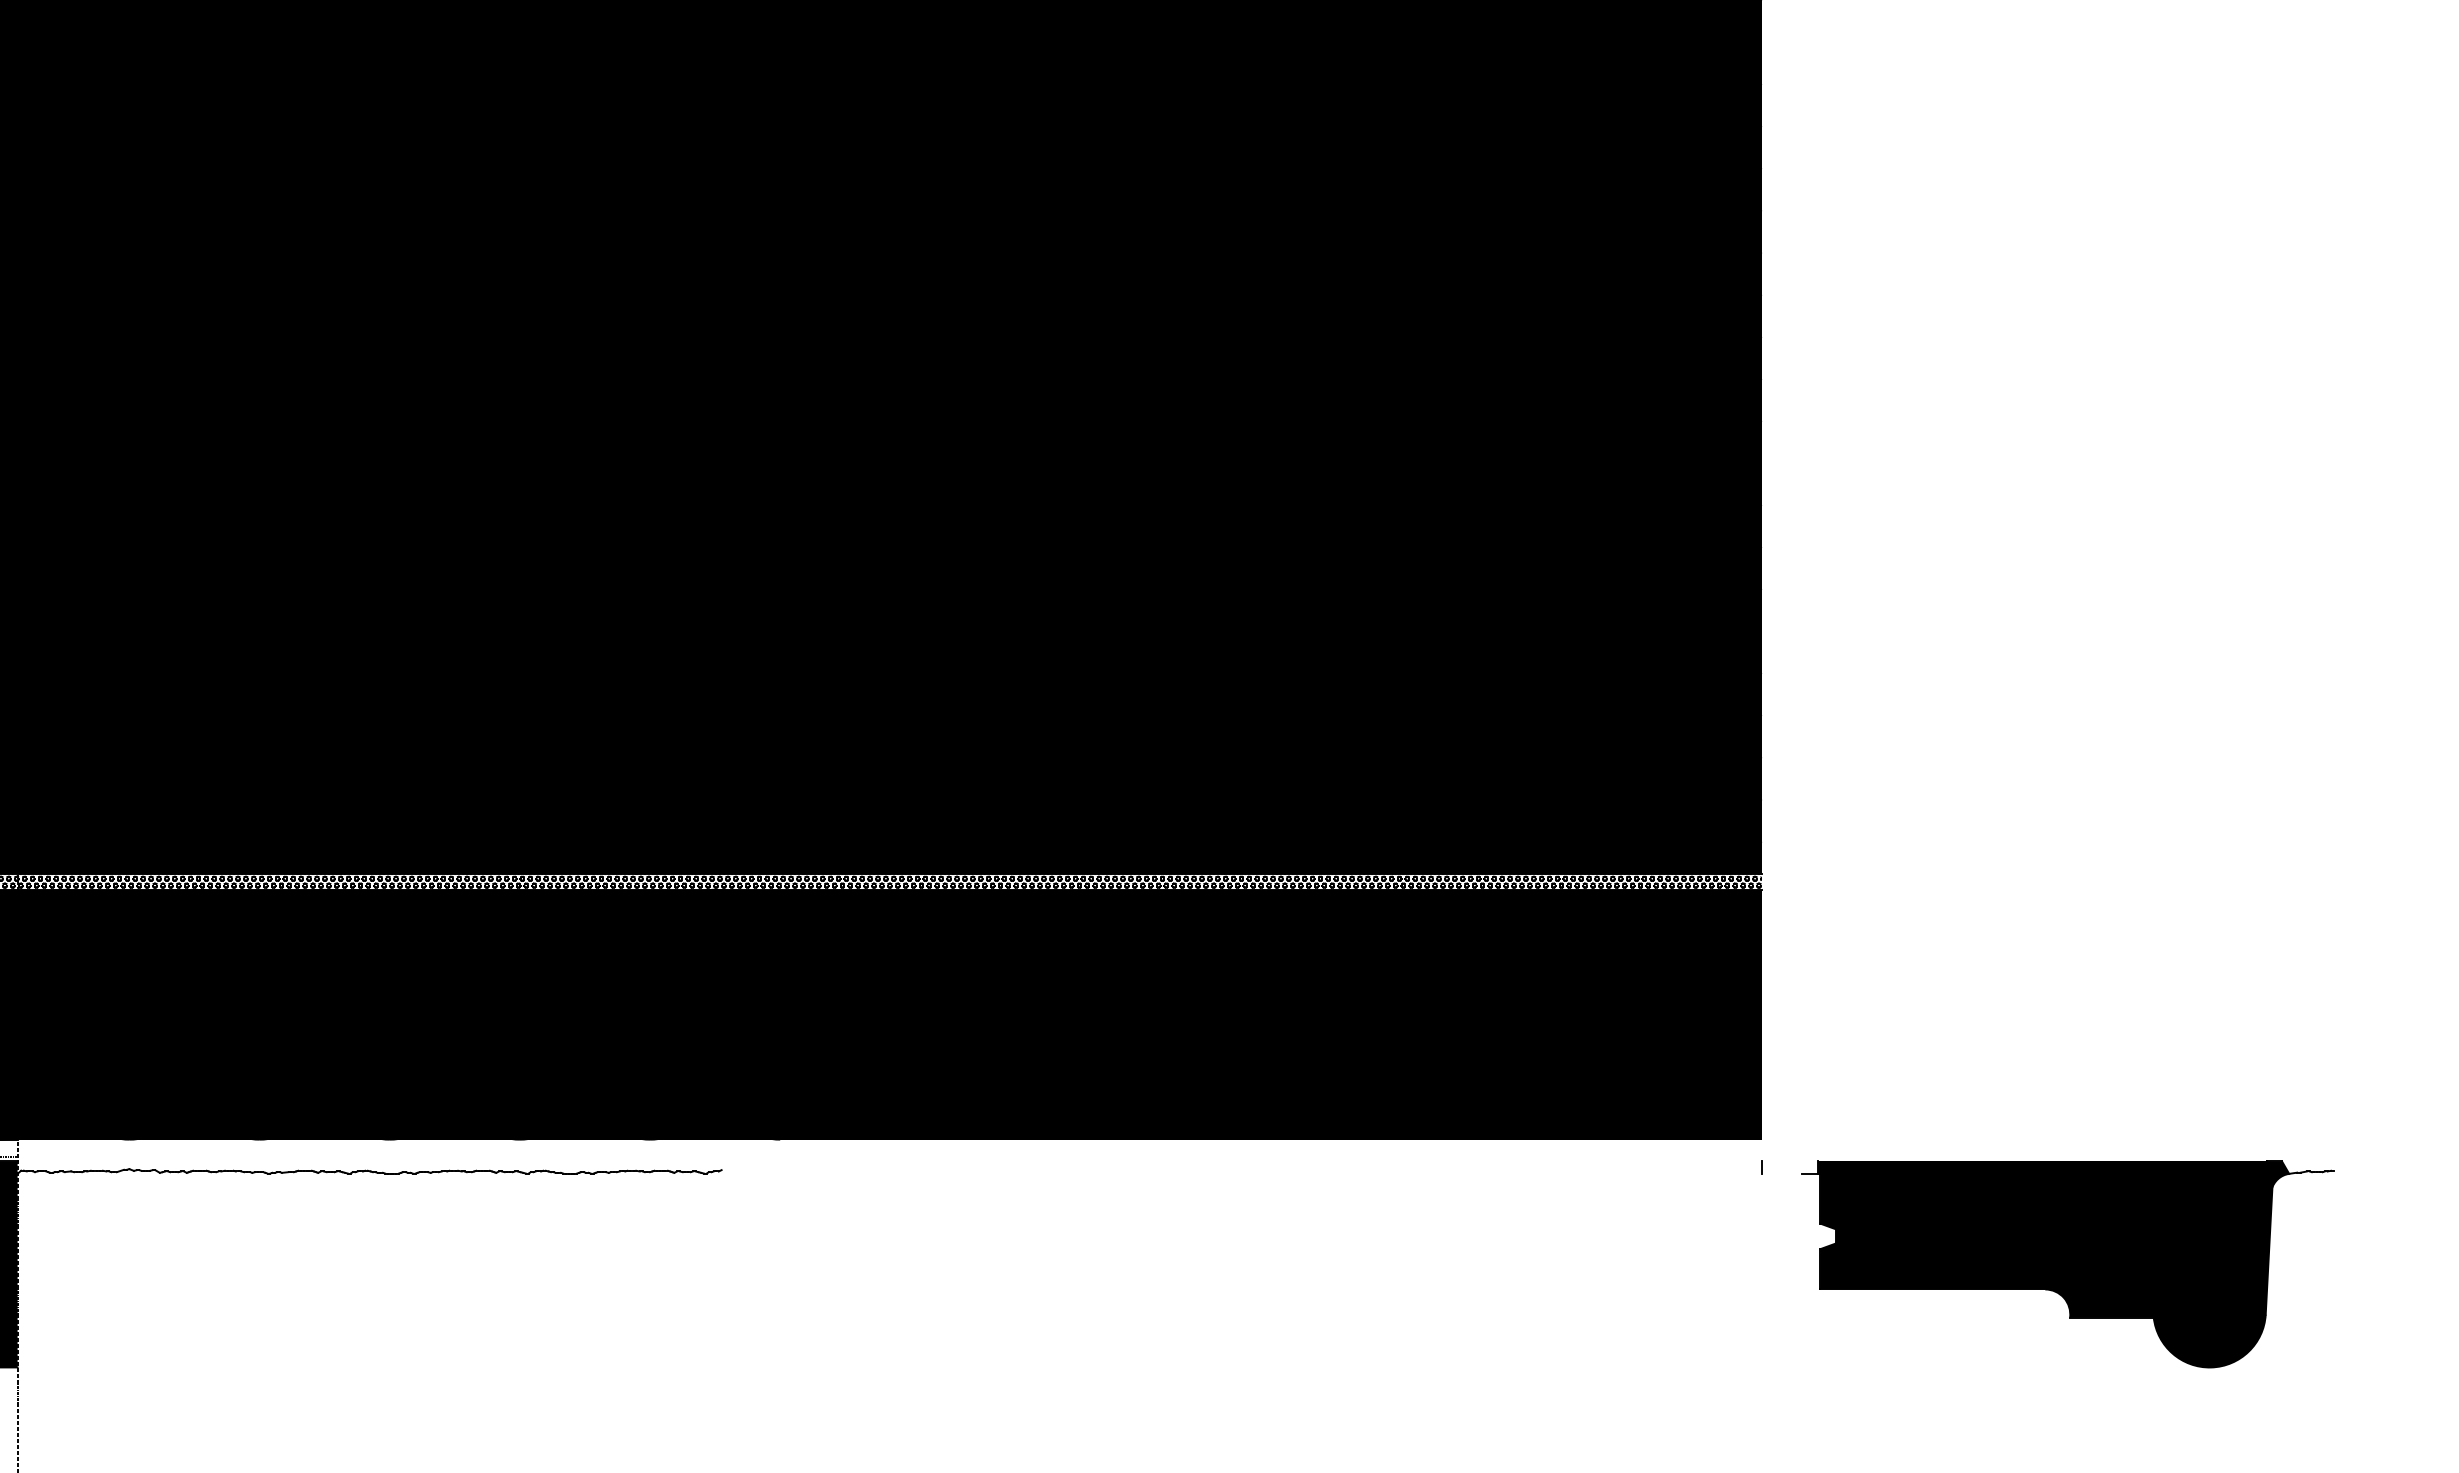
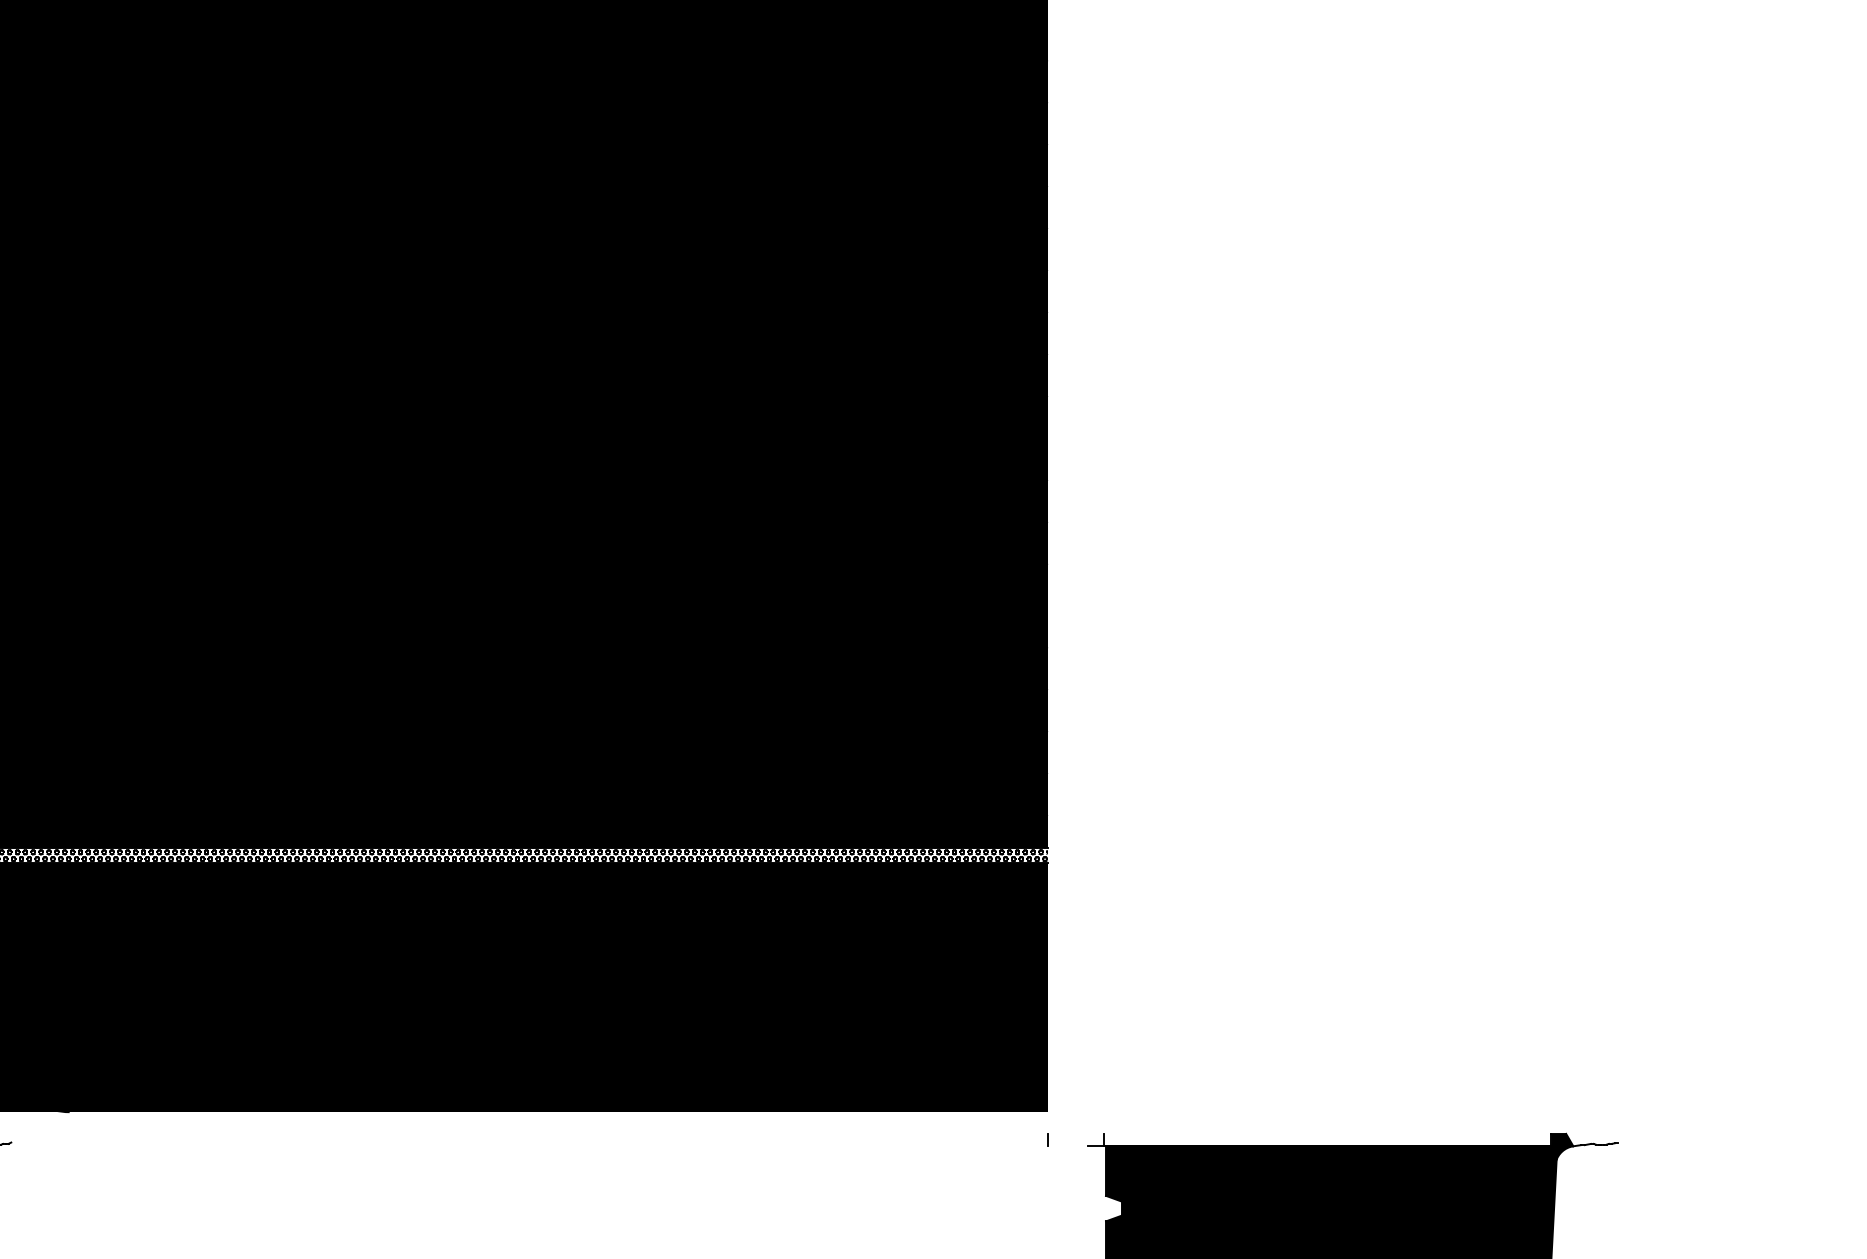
fill: (2042, 1167) -> (1327, 1139), removed

